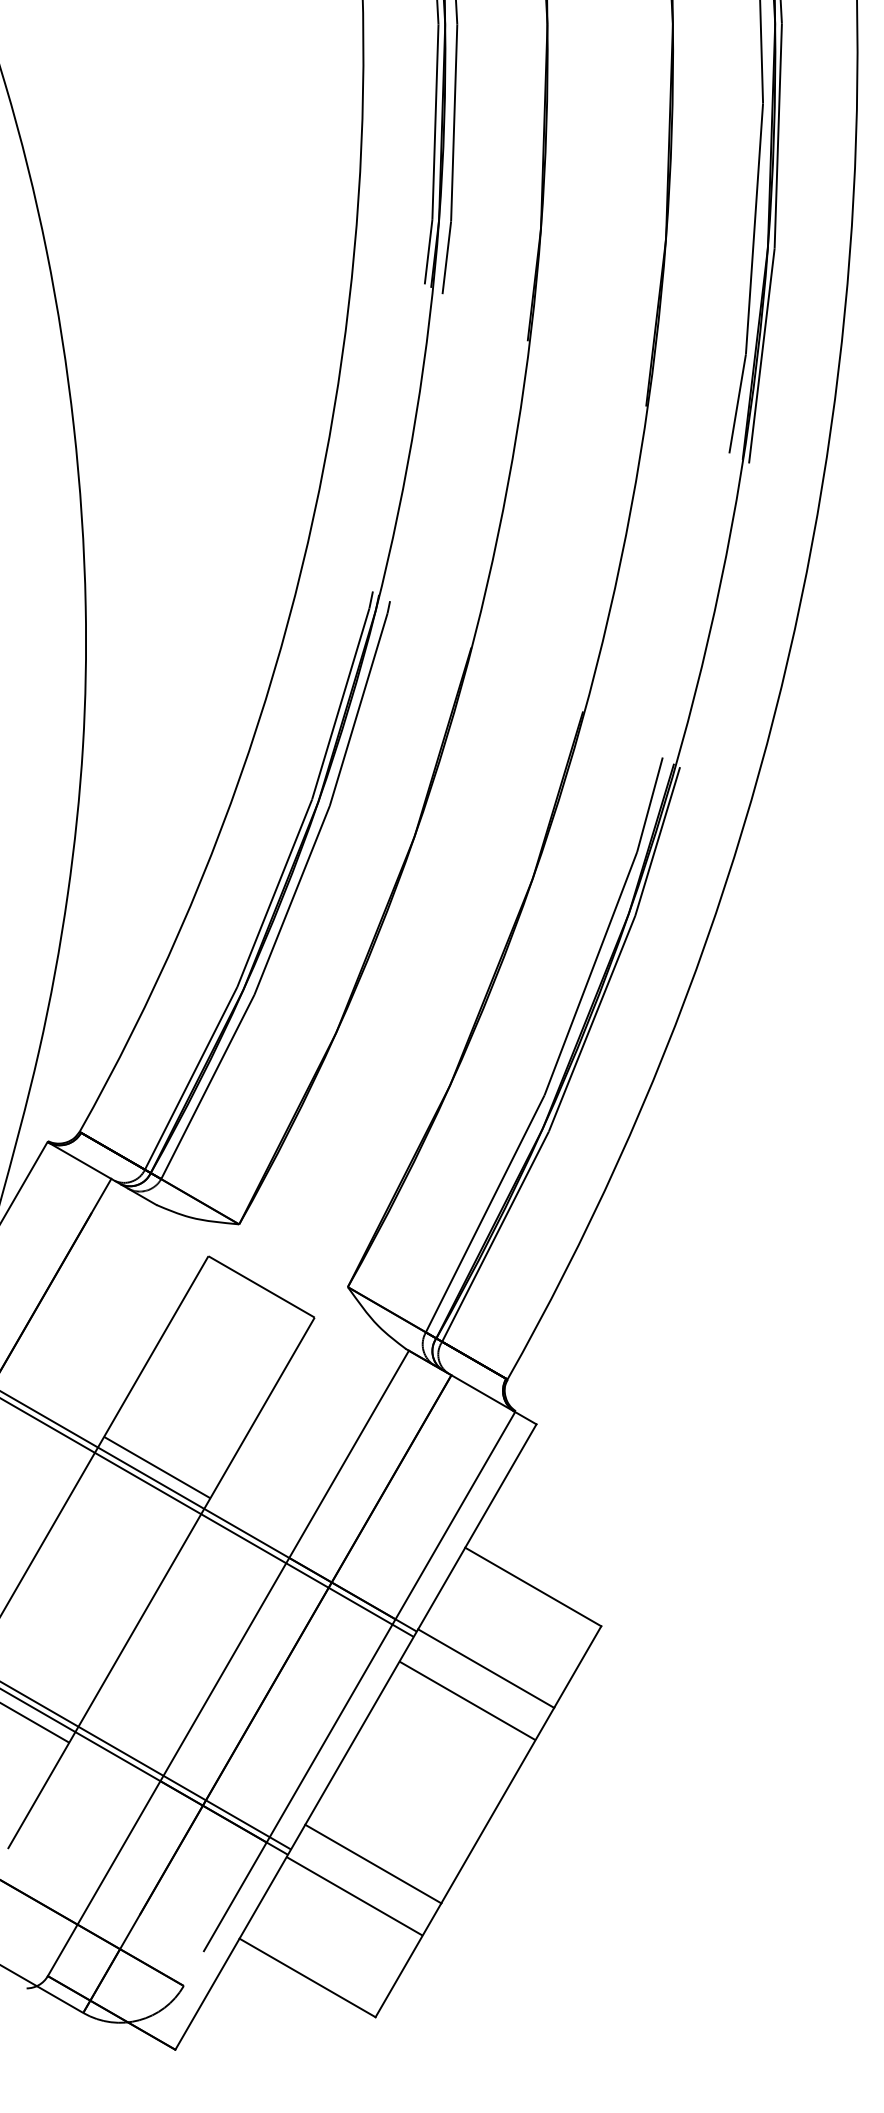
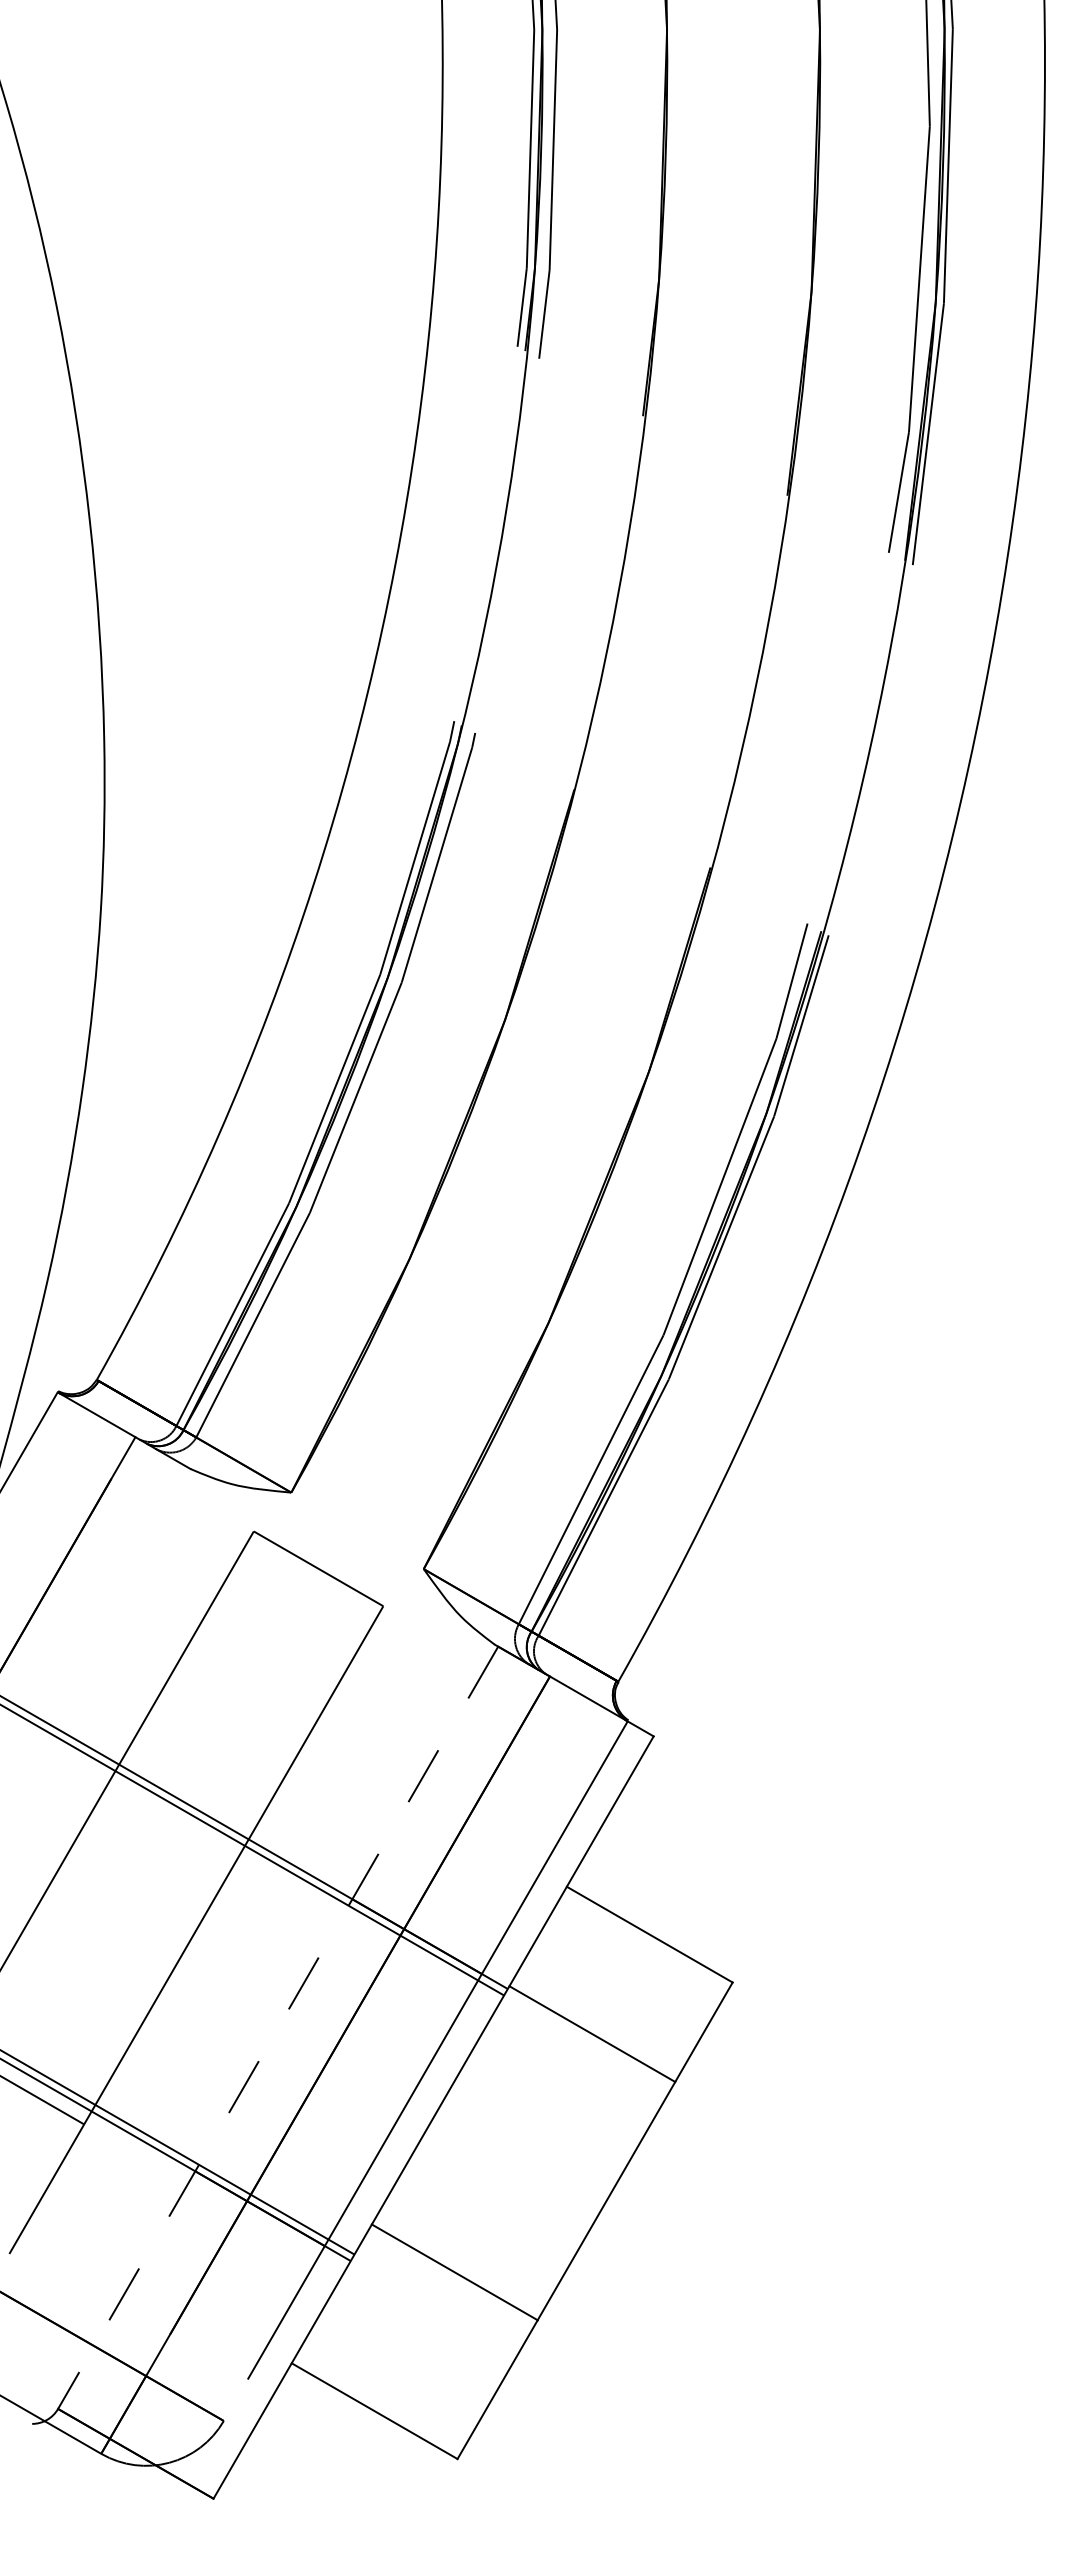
line: (157, 1467) -> (191, 1788), removed
line: (227, 1664) -> (277, 2028), solid -> dashed
line: (467, 1700) -> (569, 2073), removed
line: (354, 1896) -> (431, 2311), removed

